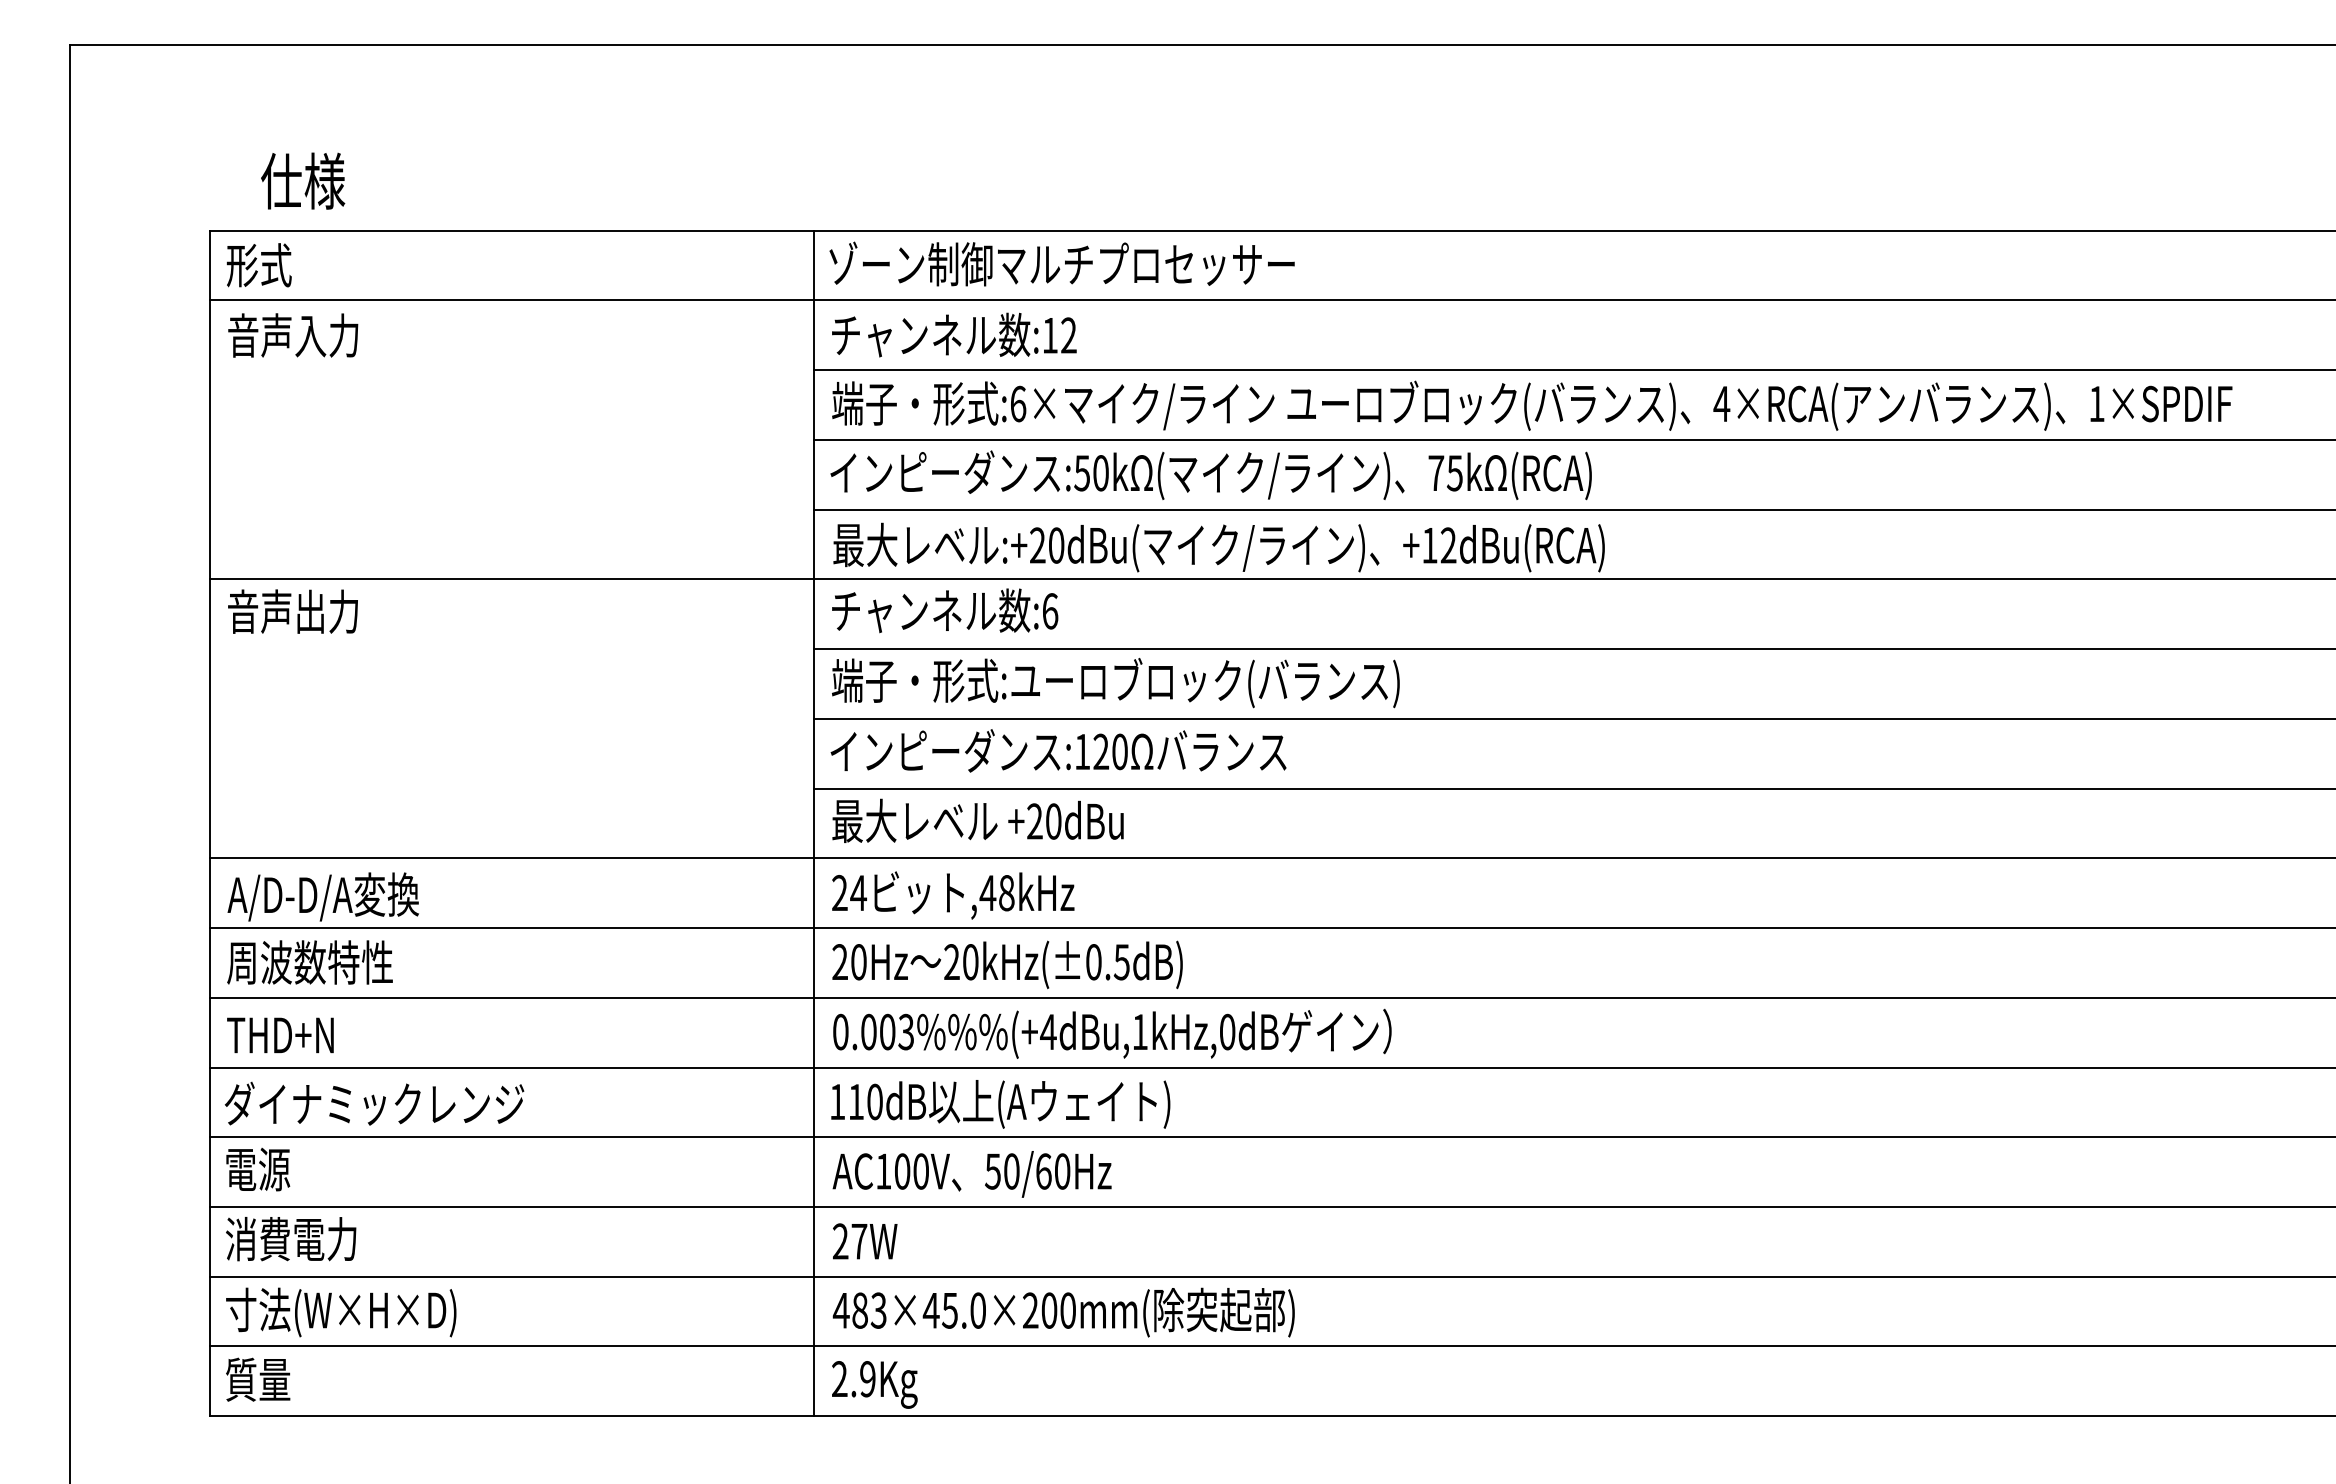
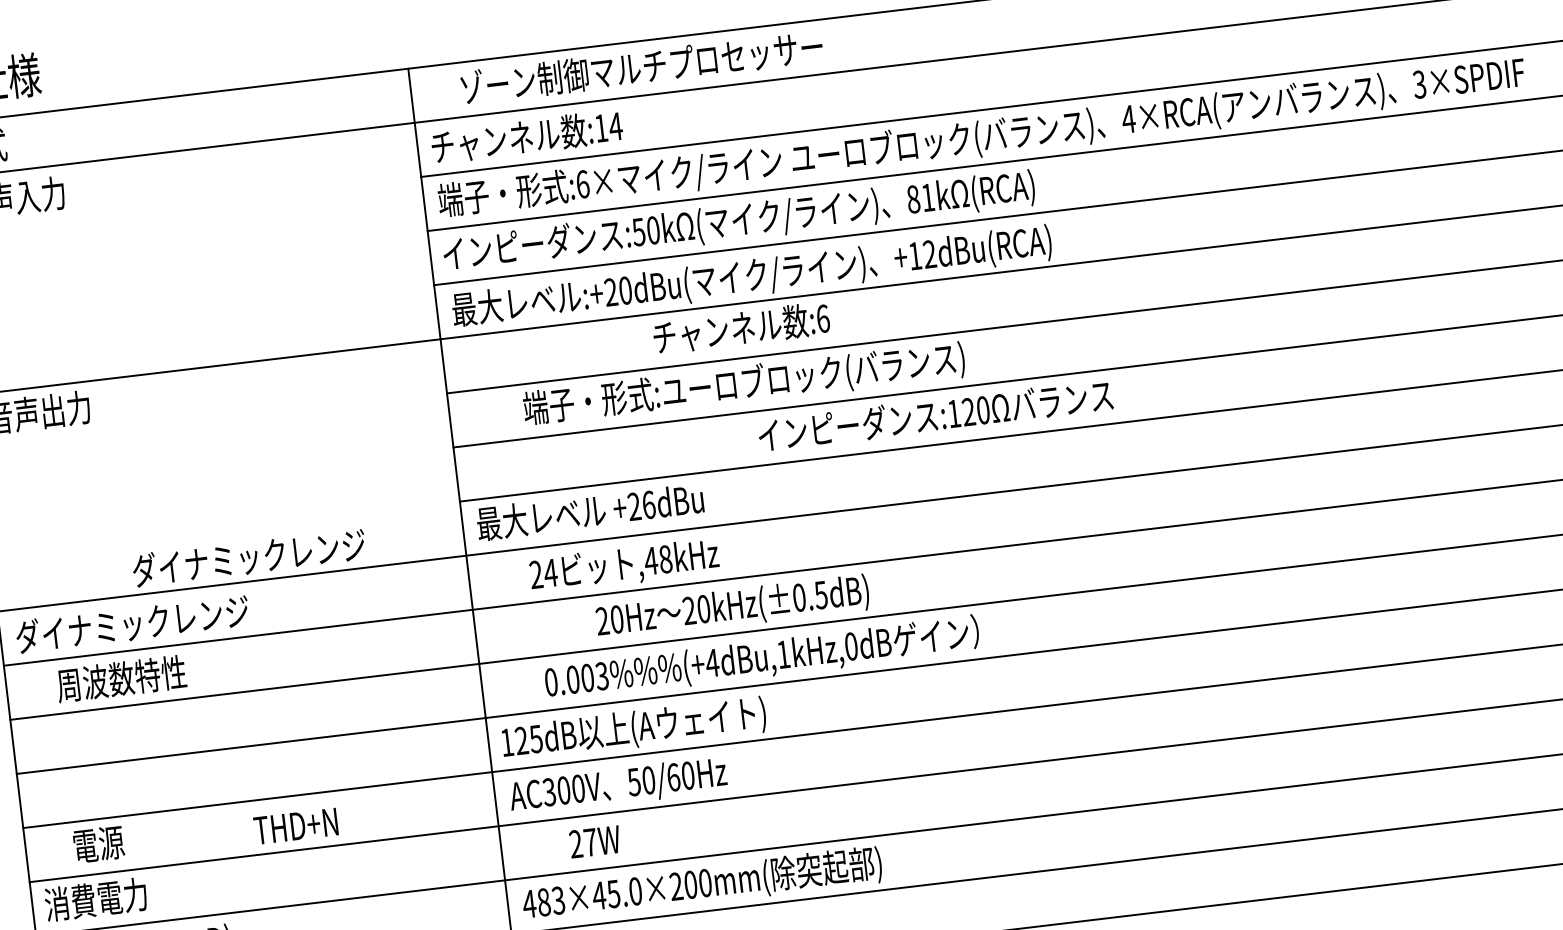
text: (1061, 263) -> (641, 66), moved
text: (1068, 335) -> (615, 126), :12 -> :14
text: (2096, 403) -> (1419, 84), 1×SPDIF -> 3×SPDIF
text: (1445, 473) -> (920, 198), 75k -> 81k
text: (945, 610) -> (741, 327), moved
text: (1115, 683) -> (743, 385), moved
text: (1058, 750) -> (935, 414), moved
text: (1053, 821) -> (648, 505), +20dBu -> +26dBu
text: (953, 895) -> (624, 566), moved
text: (377, 896) -> (131, 625), A/D-D/A変換 -> ダイナミックレンジ
text: (309, 962) -> (121, 678), moved
text: (1007, 964) -> (732, 607), moved
text: (1112, 1033) -> (762, 658), moved
text: (280, 1035) -> (296, 826), moved
text: (865, 1101) -> (528, 739), 110dB -> 125dB
text: (374, 1103) -> (249, 557), moved
text: (258, 1169) -> (99, 844), moved
text: (883, 1171) -> (549, 792), AC100V -> AC300V
text: (865, 1241) -> (595, 841), moved

